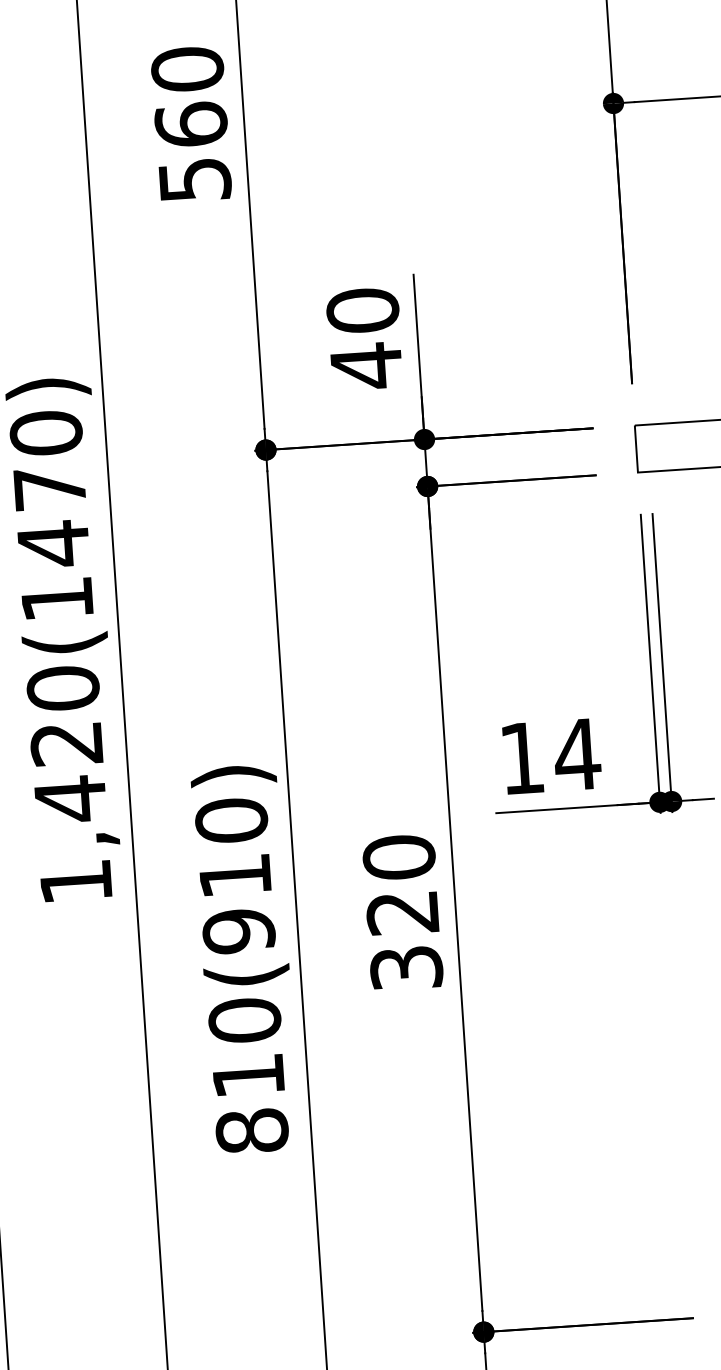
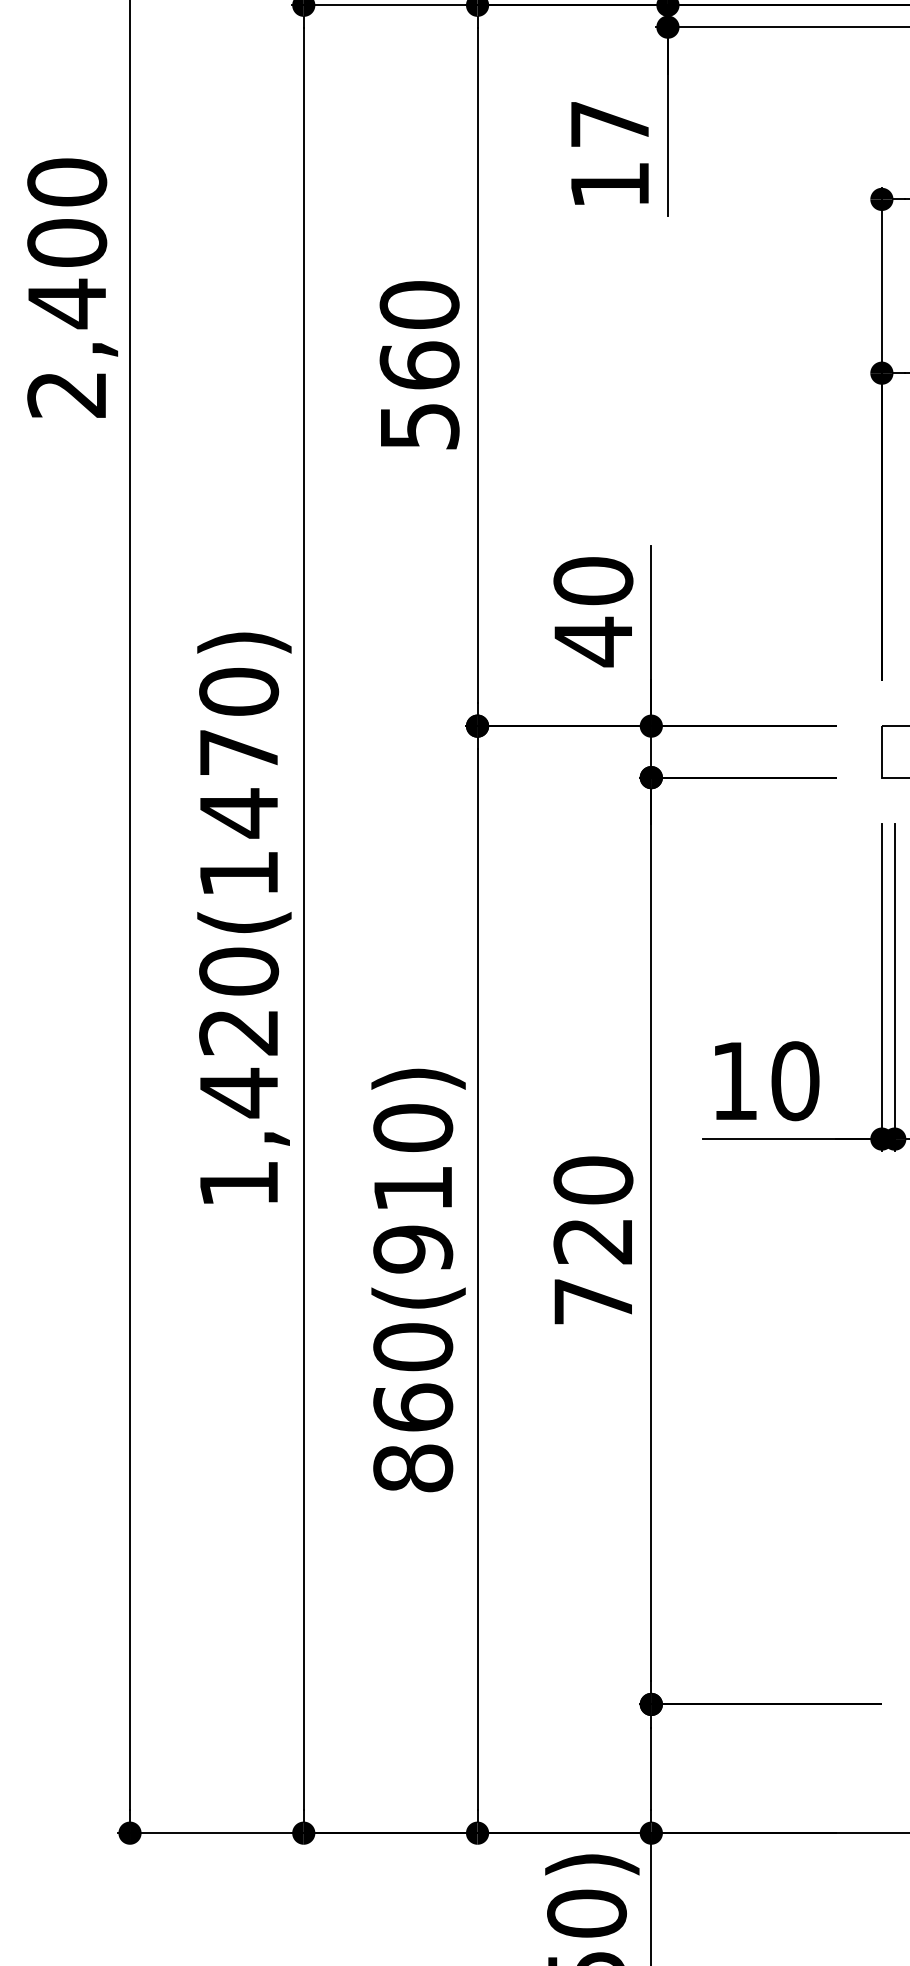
text: (577, 755) -> (795, 1081), 14 -> 10
text: (406, 967) -> (593, 1301), 320 -> 720
text: (248, 1075) -> (413, 1407), 810(910) -> 860(910)

